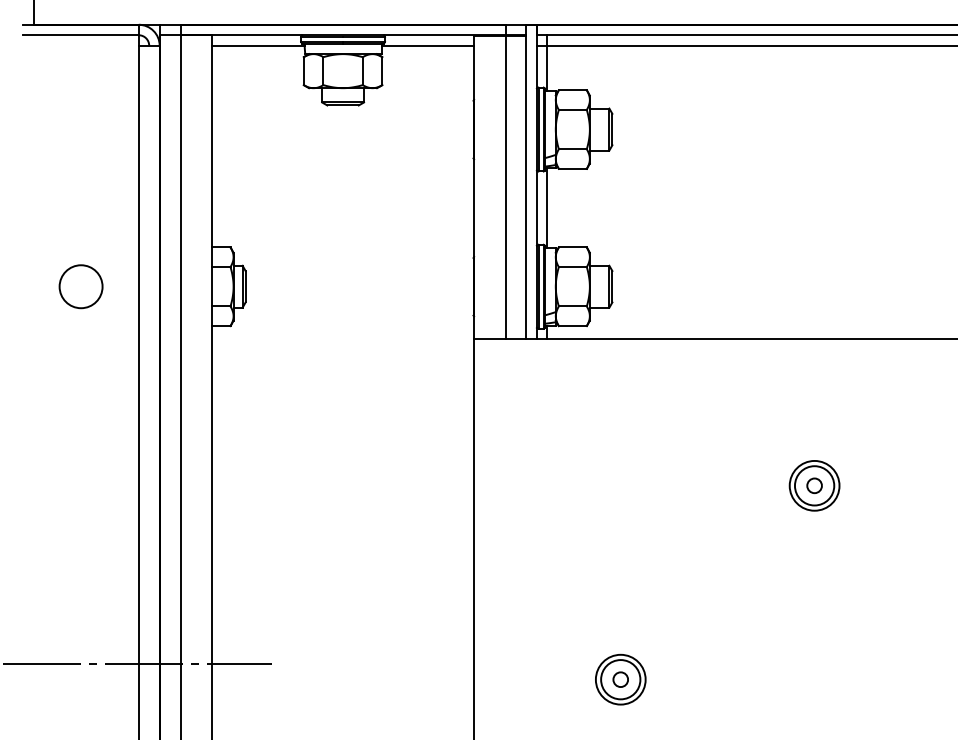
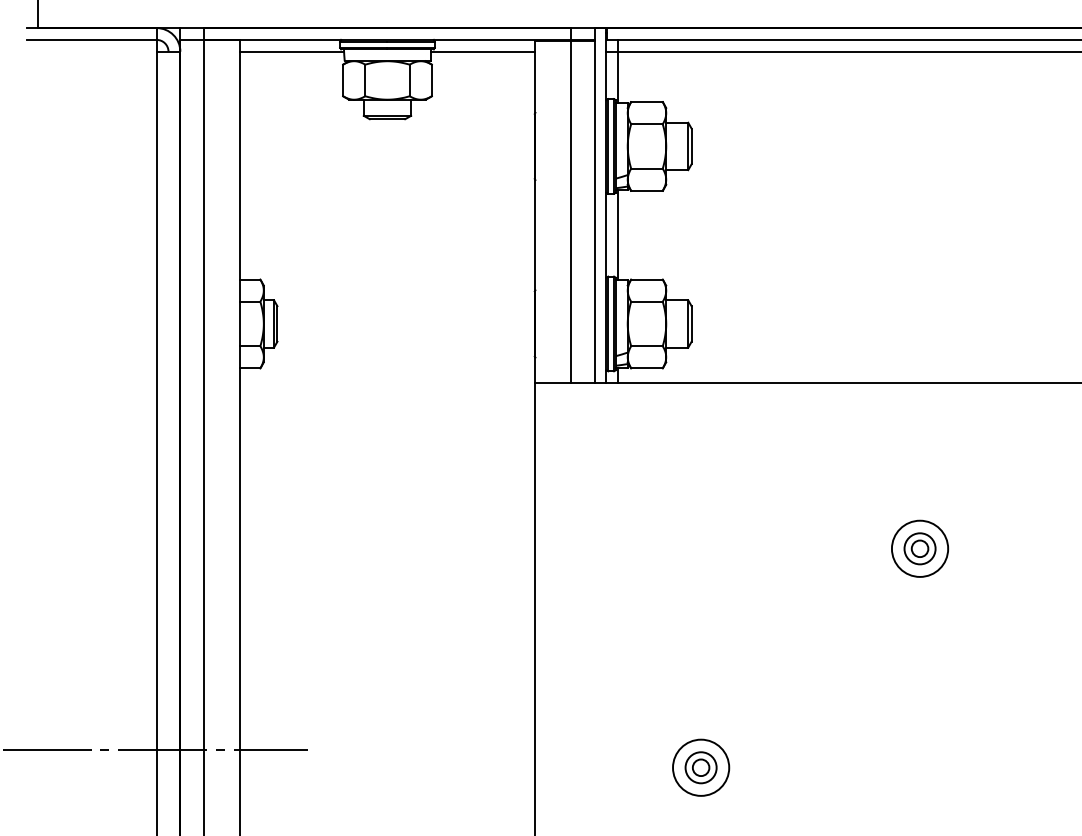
circle: (81, 286) -> (91, 323), removed
circle: (814, 485) -> (919, 548), size x0.7
circle: (620, 679) -> (700, 767), size x0.7

